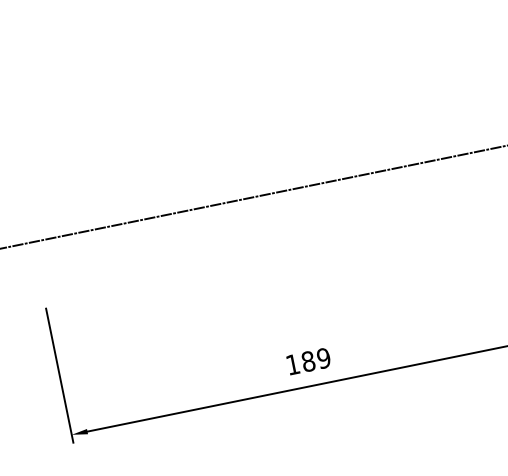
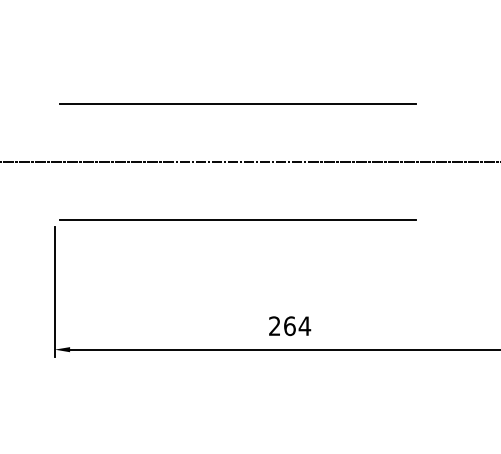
line: (209, 144) -> (238, 104), added
line: (233, 263) -> (238, 220), added
text: (309, 361) -> (290, 326), 189 -> 264

